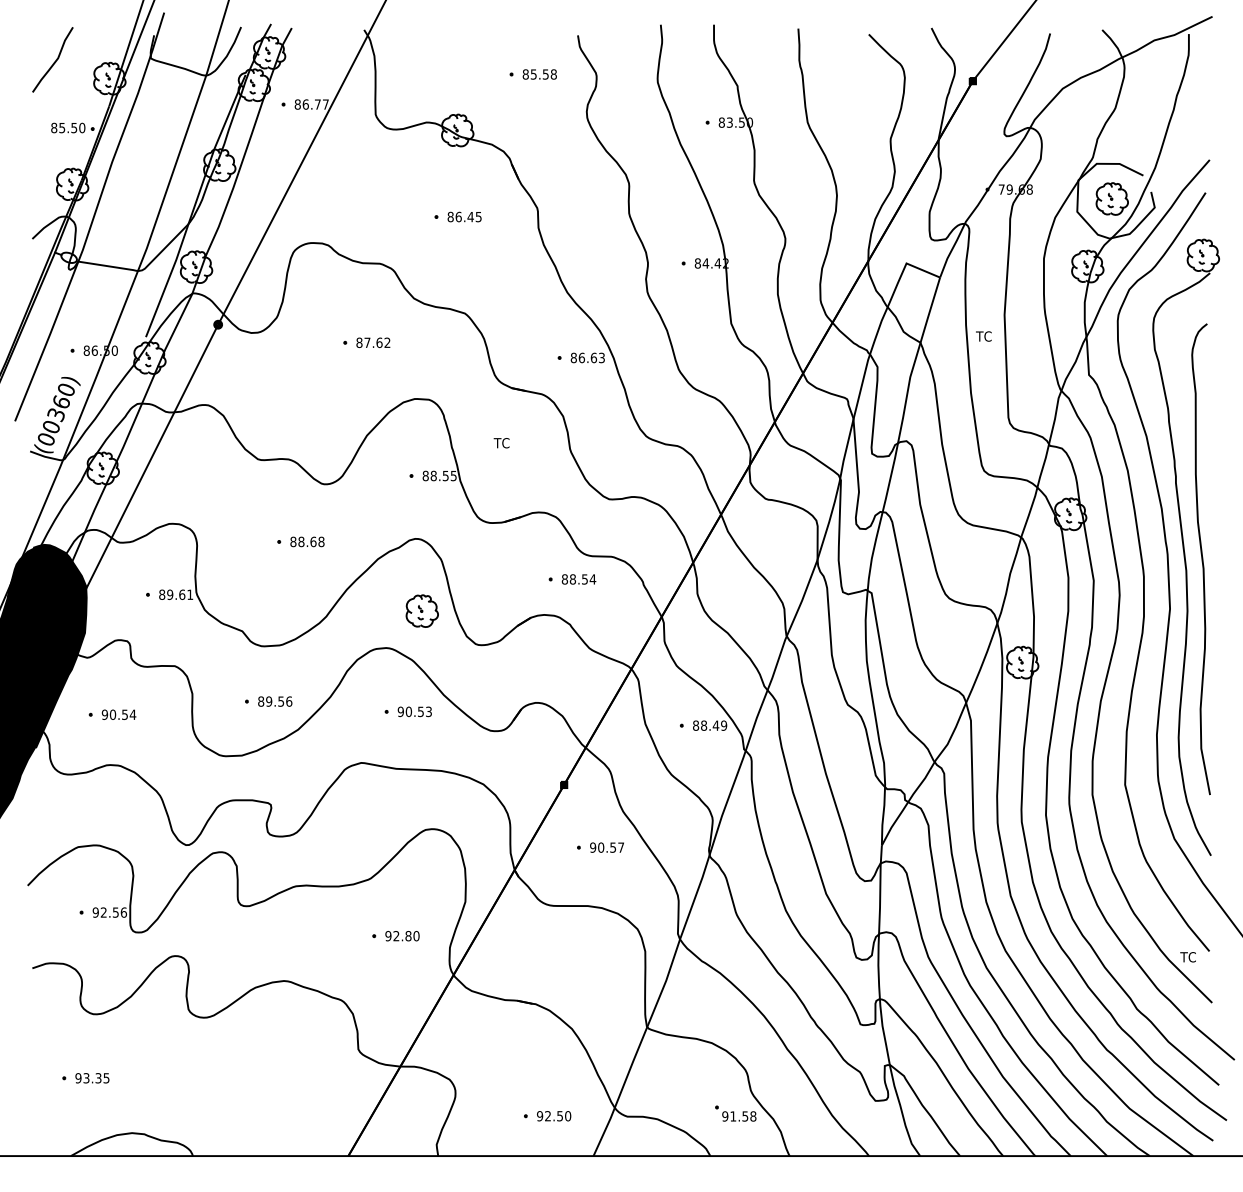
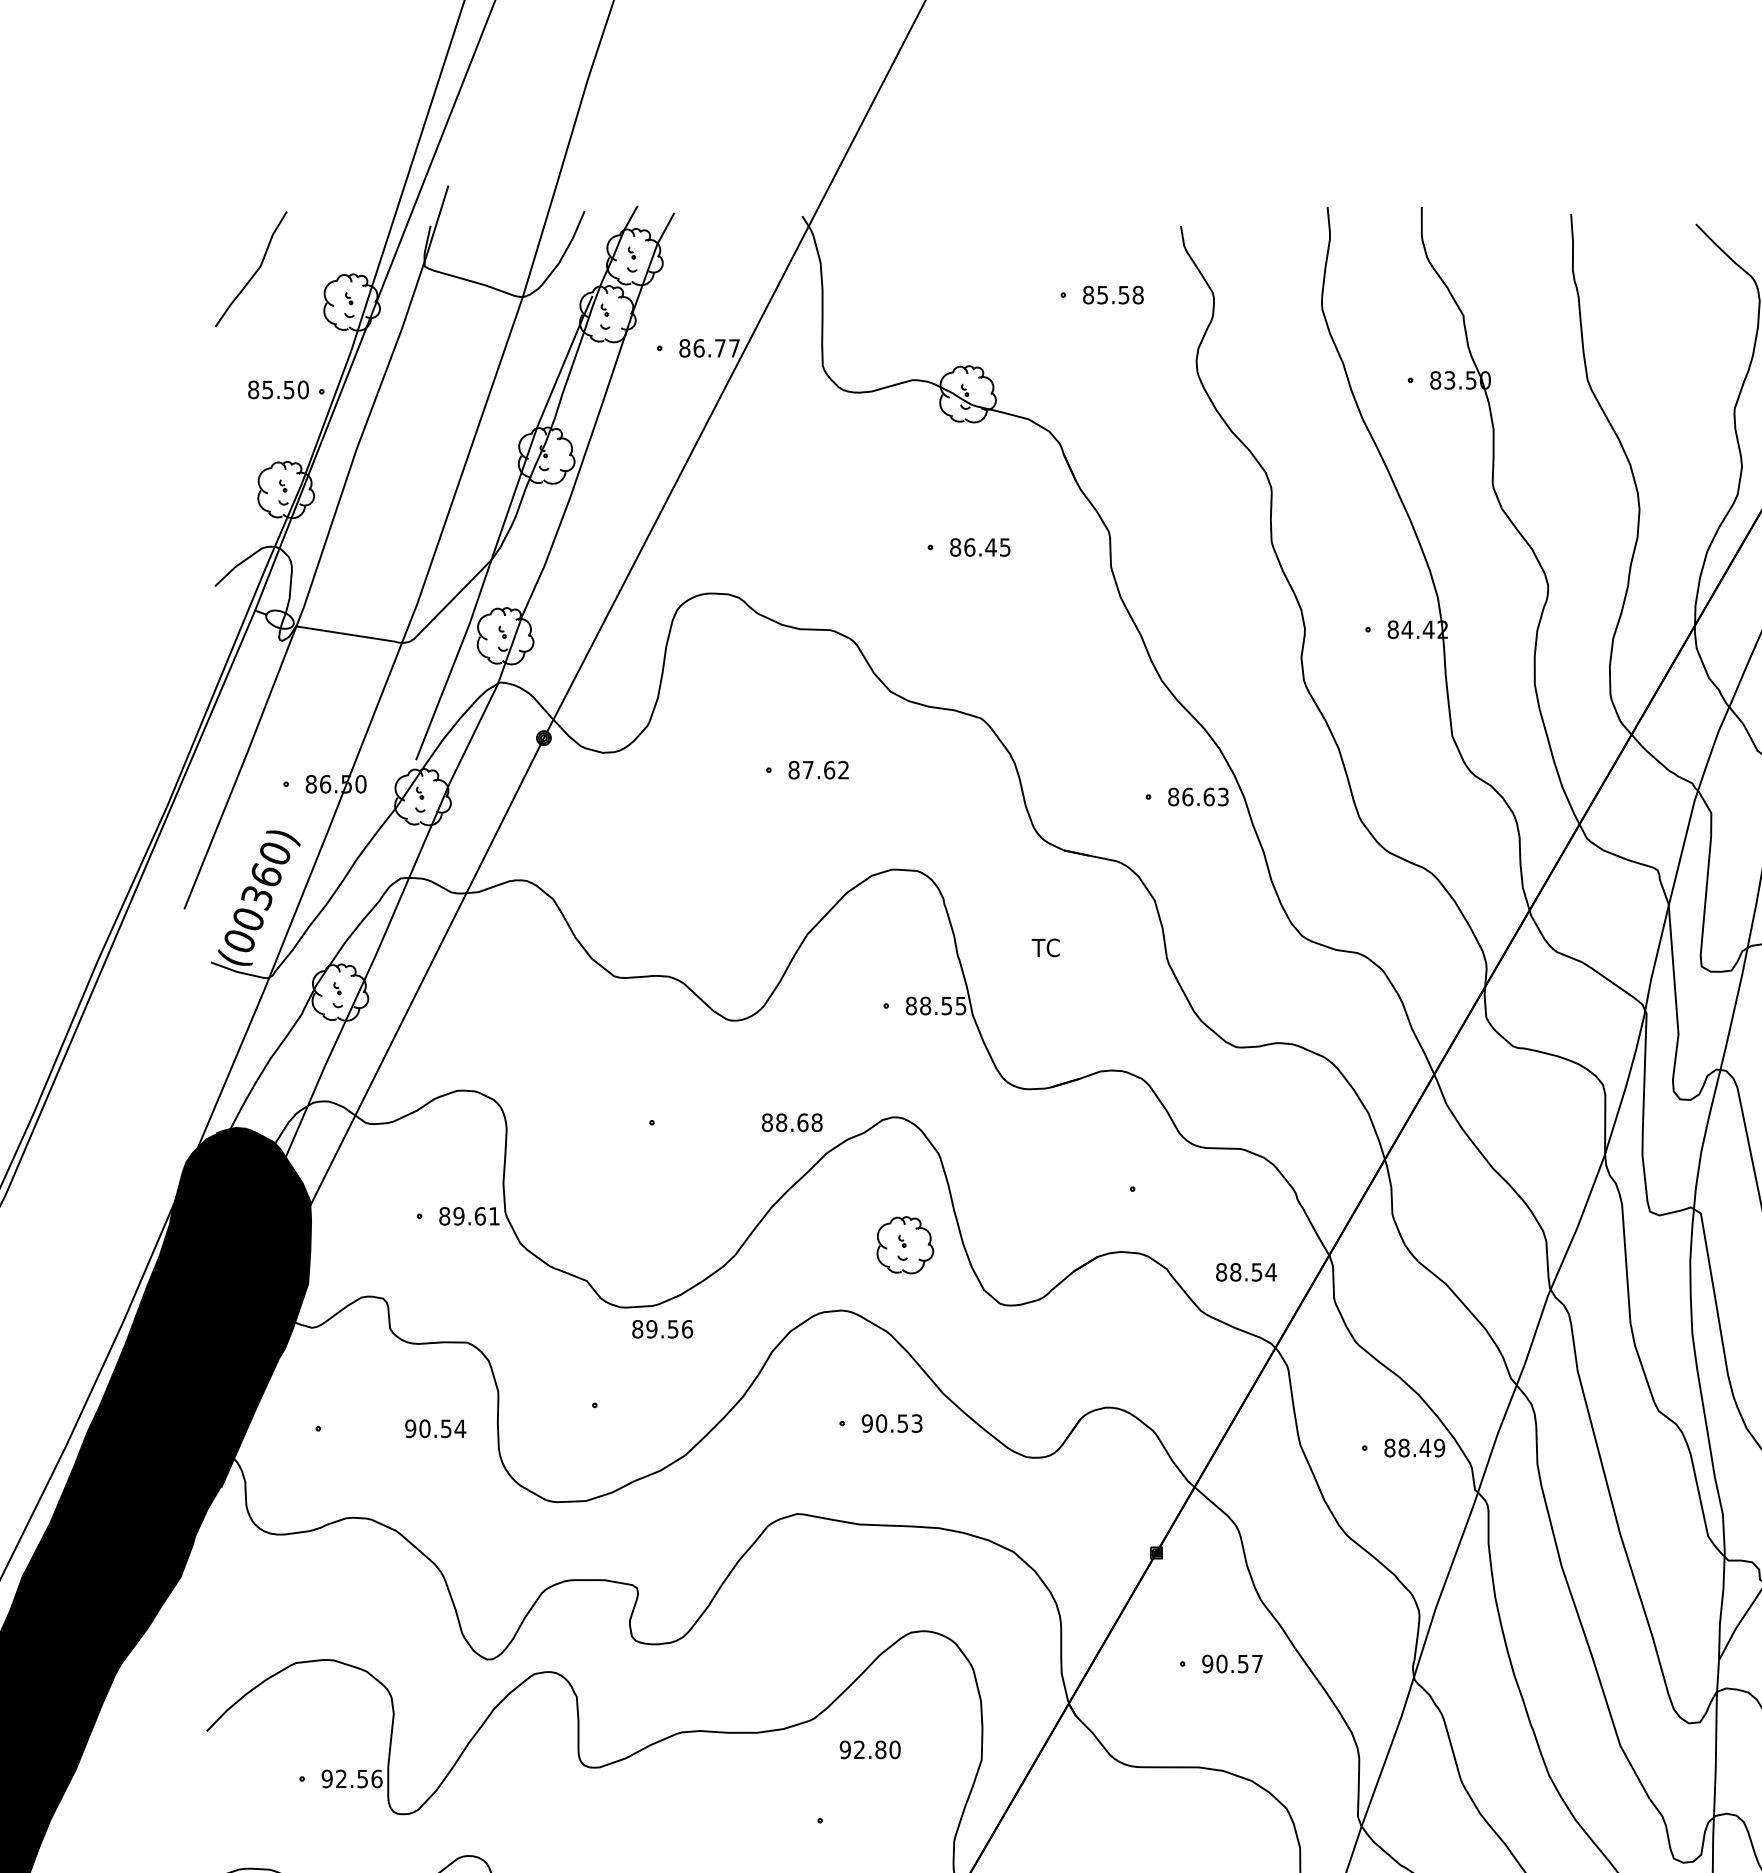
text: (307, 541) -> (792, 1121), moved
text: (578, 579) -> (1245, 1272), moved
text: (275, 701) -> (663, 1329), moved
text: (118, 714) -> (434, 1428), moved
text: (402, 936) -> (870, 1750), moved

